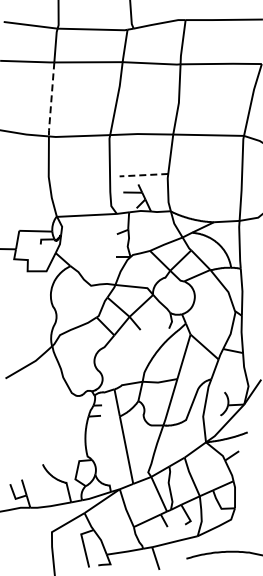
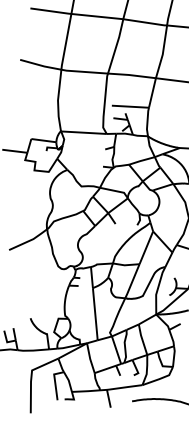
line: (51, 100) -> (66, 42), dashed -> solid
line: (143, 175) -> (130, 106), dashed -> solid

